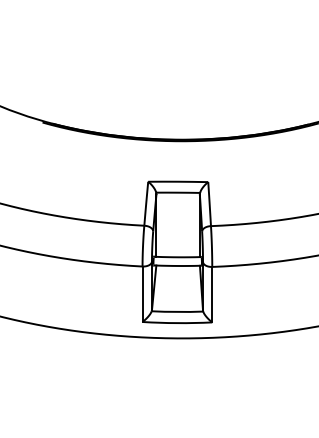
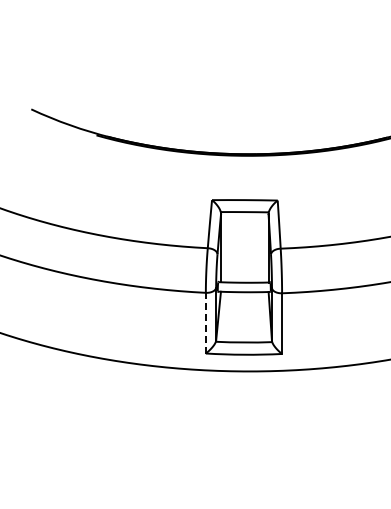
line: (142, 293) -> (205, 322), solid -> dashed

